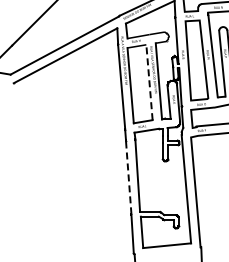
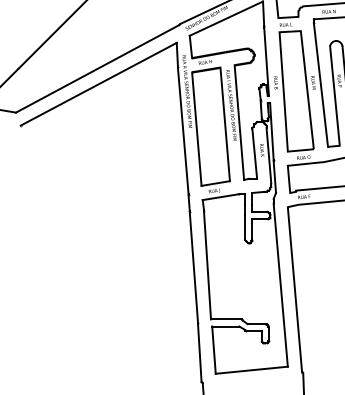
line: (149, 82) -> (225, 124), dashed -> solid
line: (128, 177) -> (193, 267), dashed -> solid

